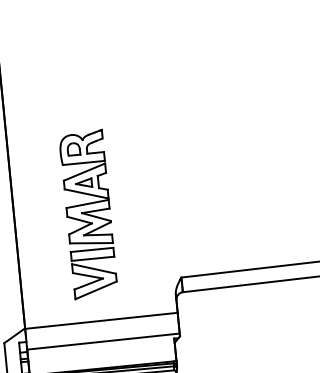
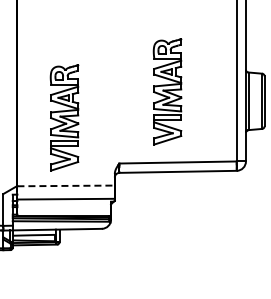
part: (245, 157) -> (167, 91), added
line: (101, 320) -> (66, 185), solid -> dashed

